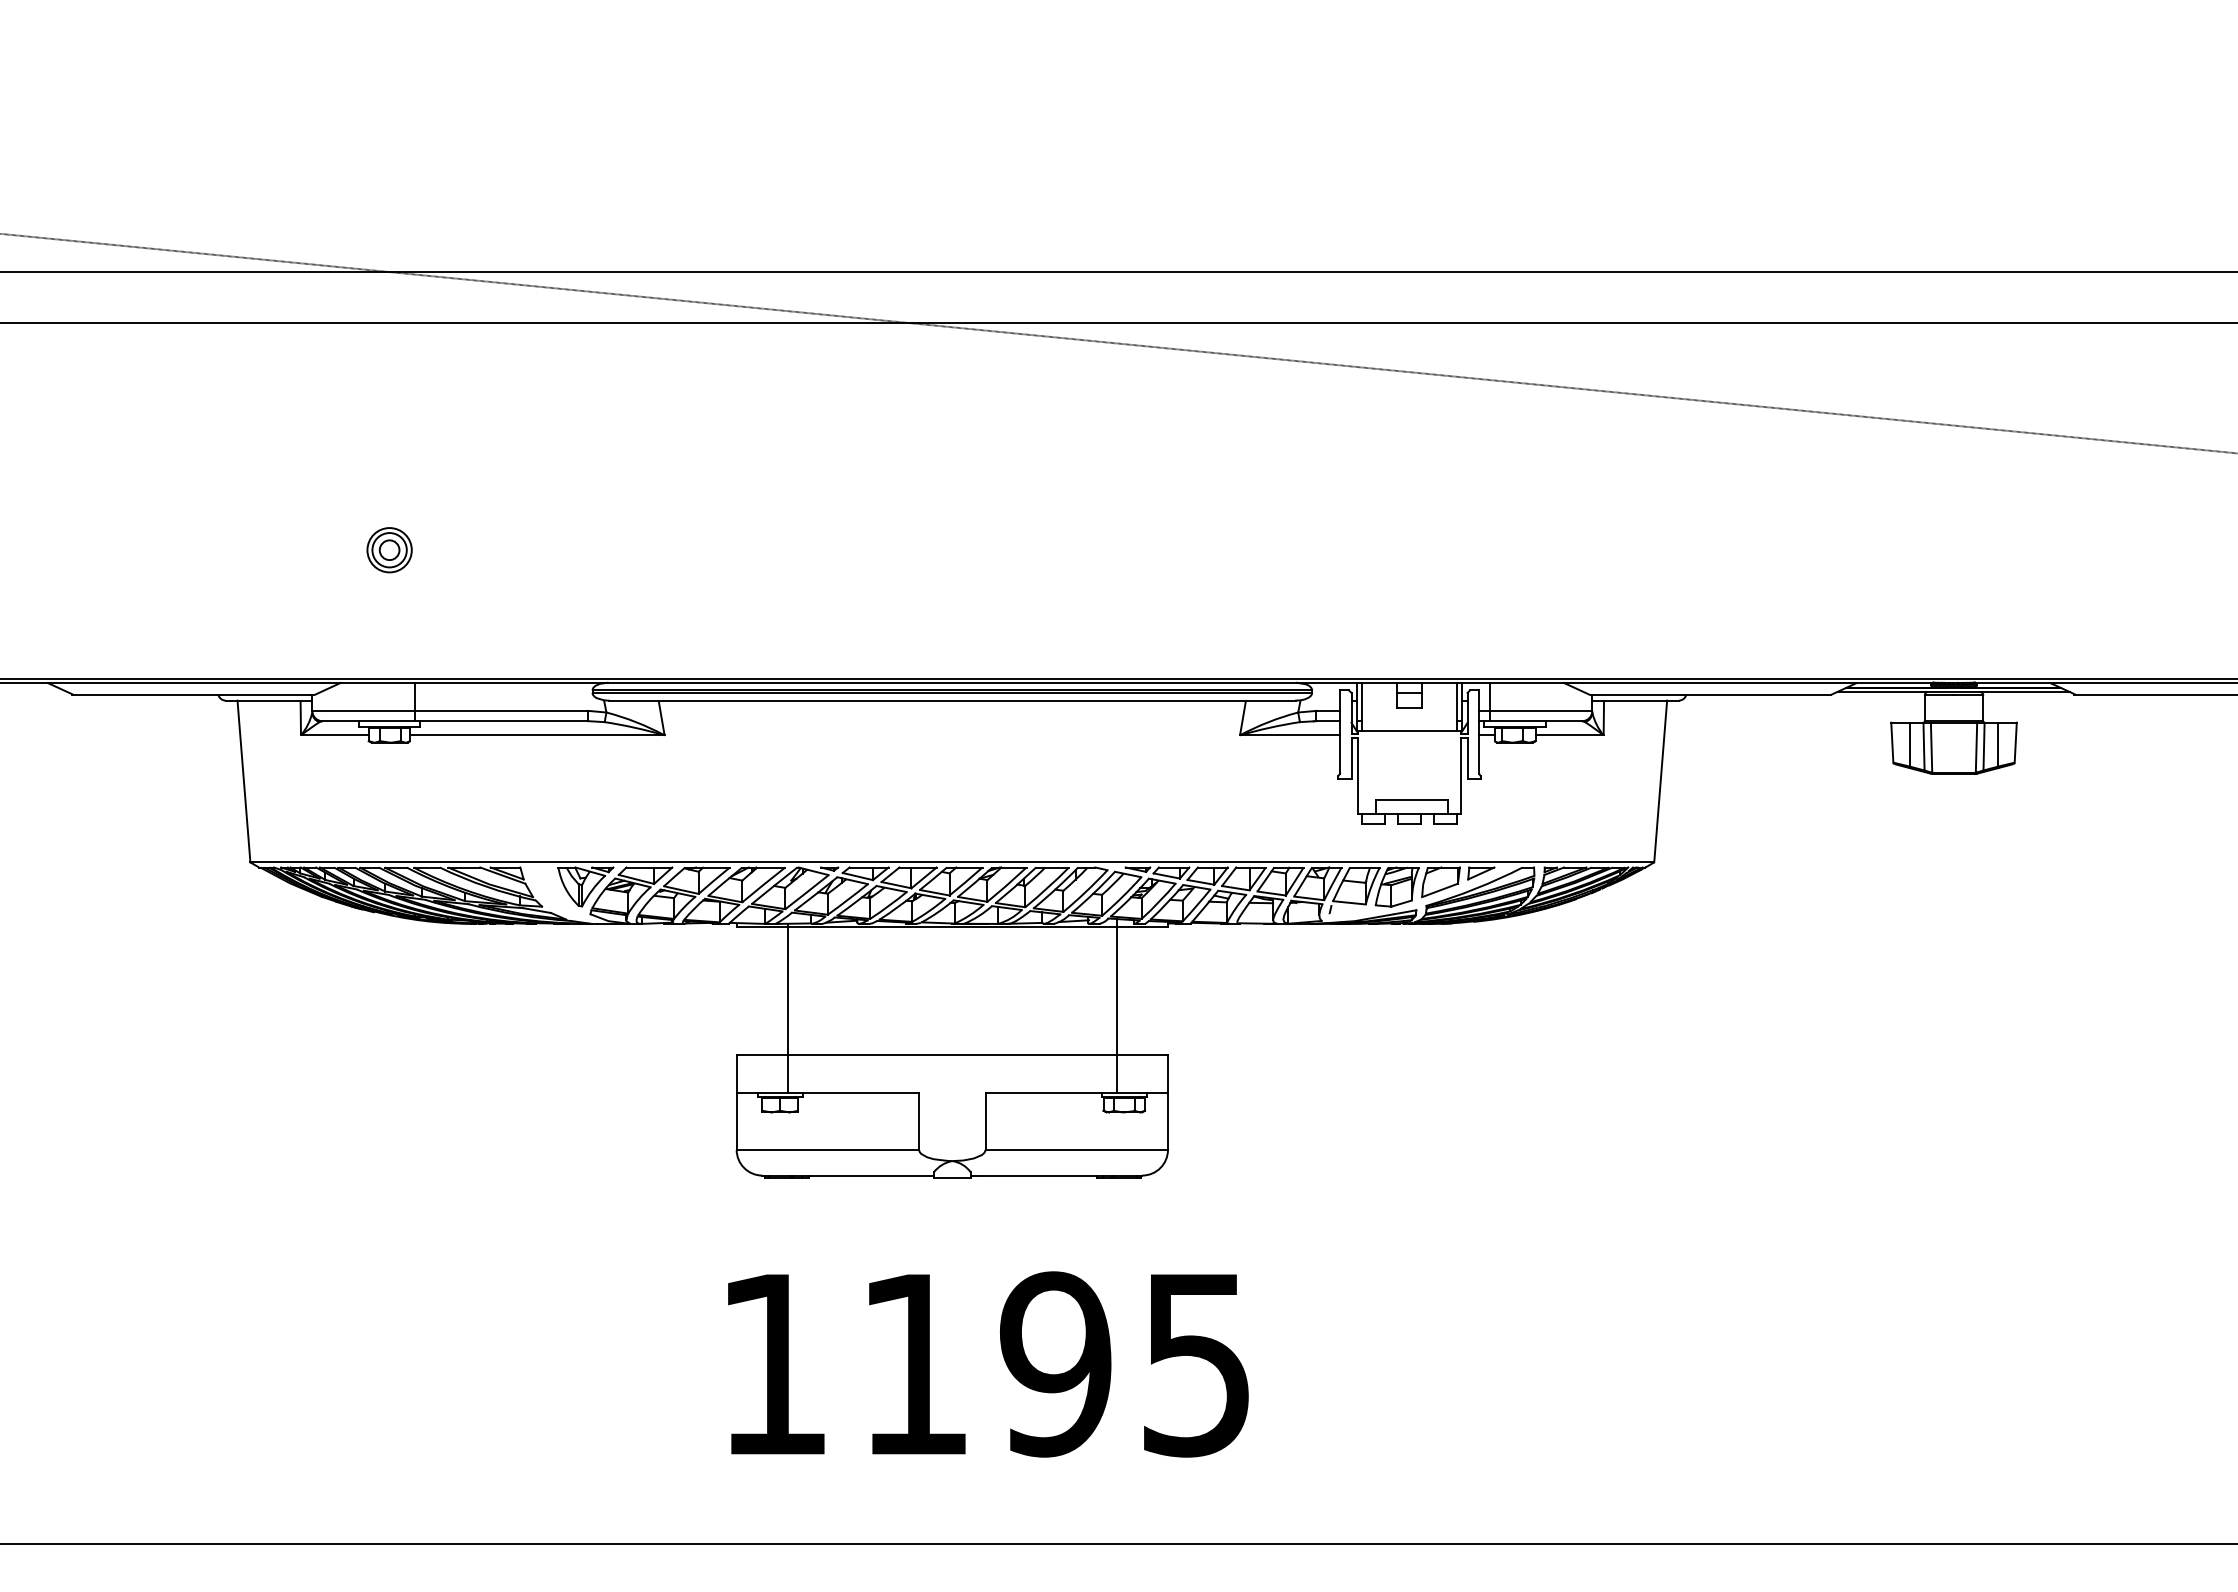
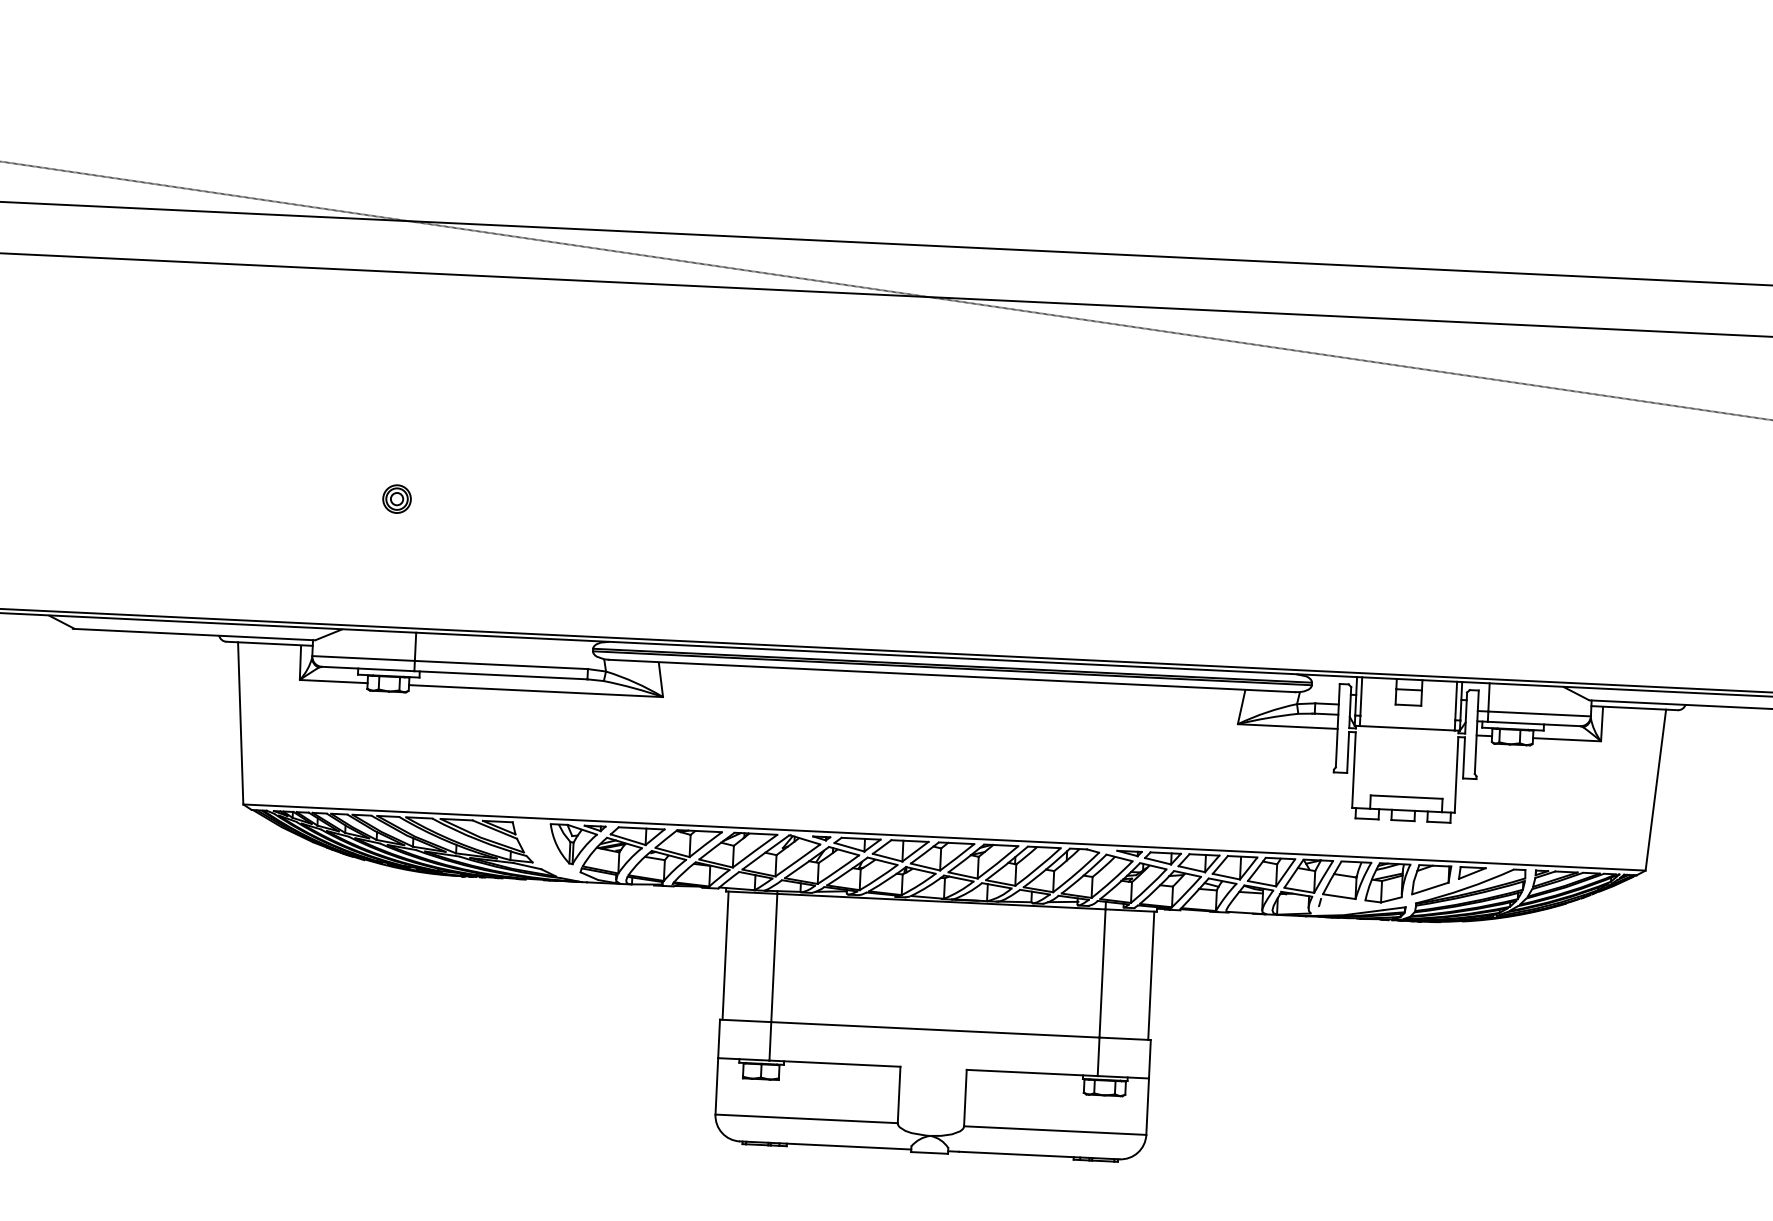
part: (389, 549) -> (397, 498), size x0.62
line: (739, 990) -> (725, 955), added
line: (1165, 990) -> (1151, 975), added

